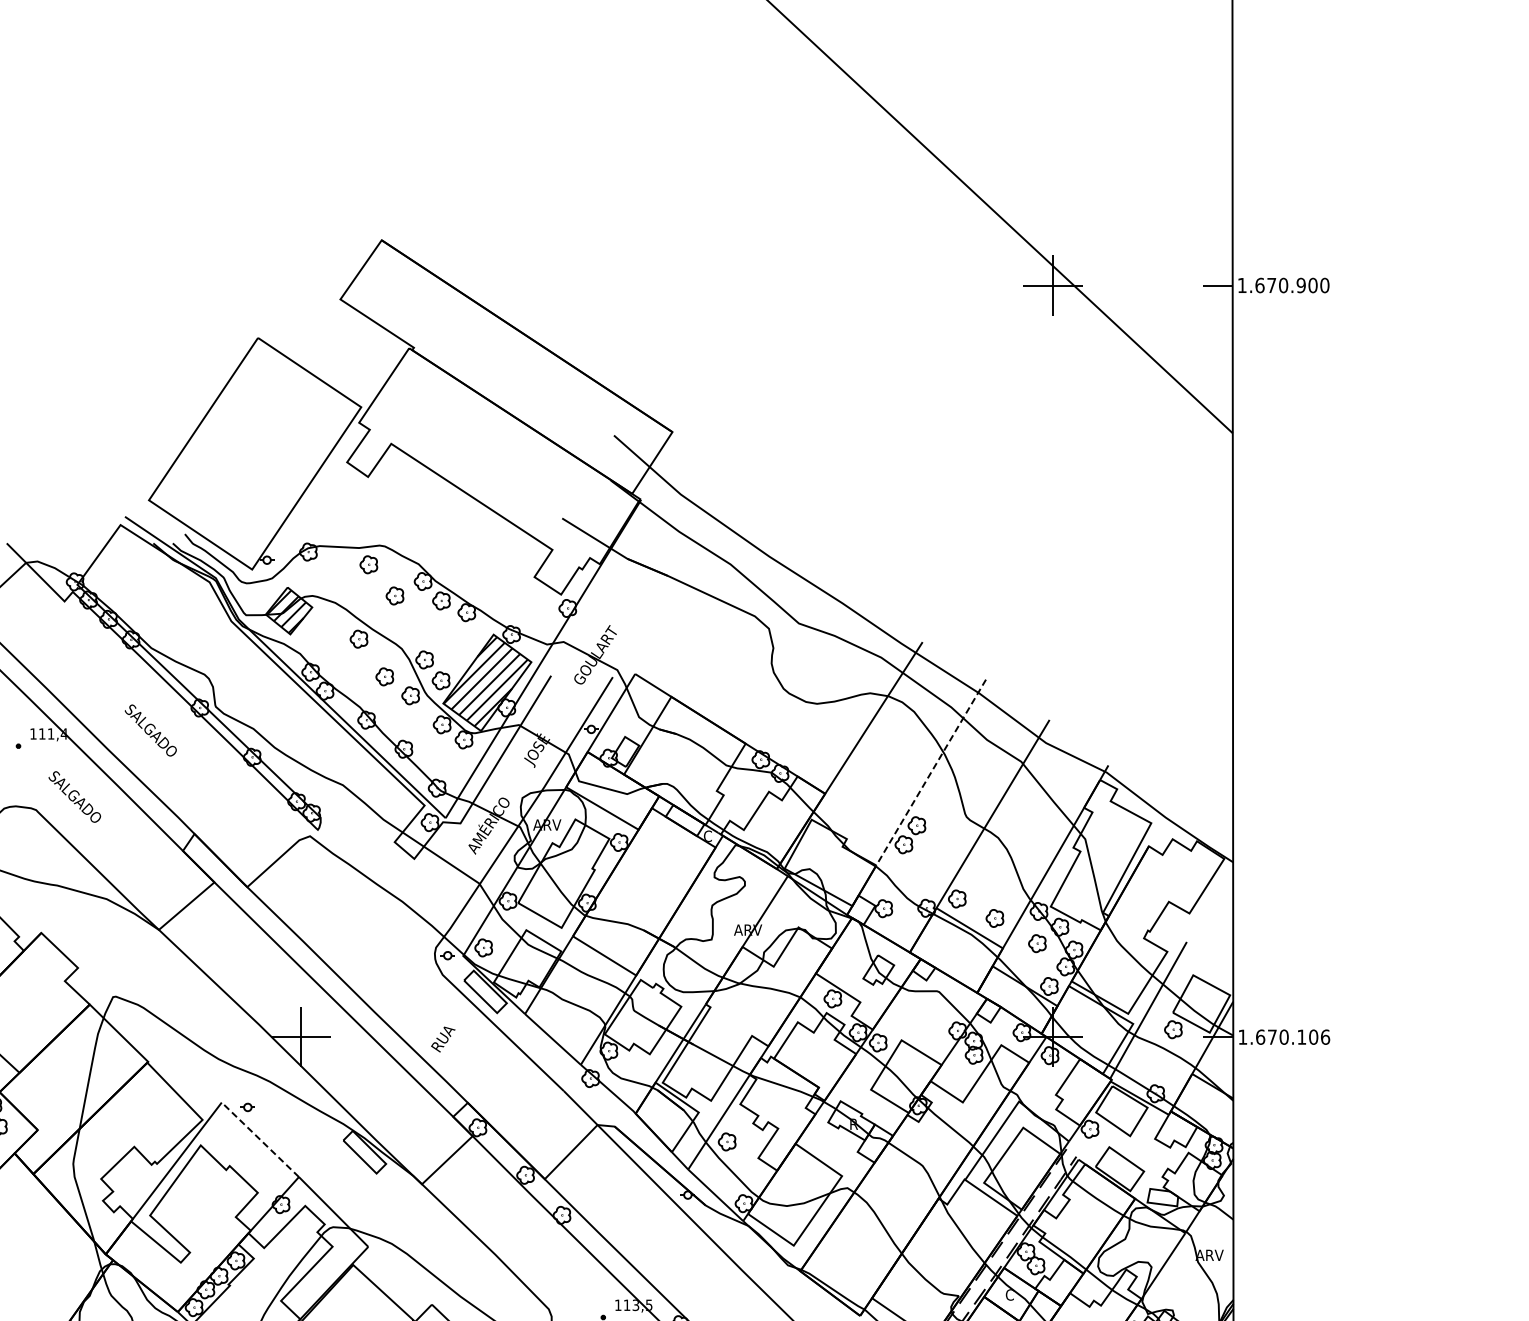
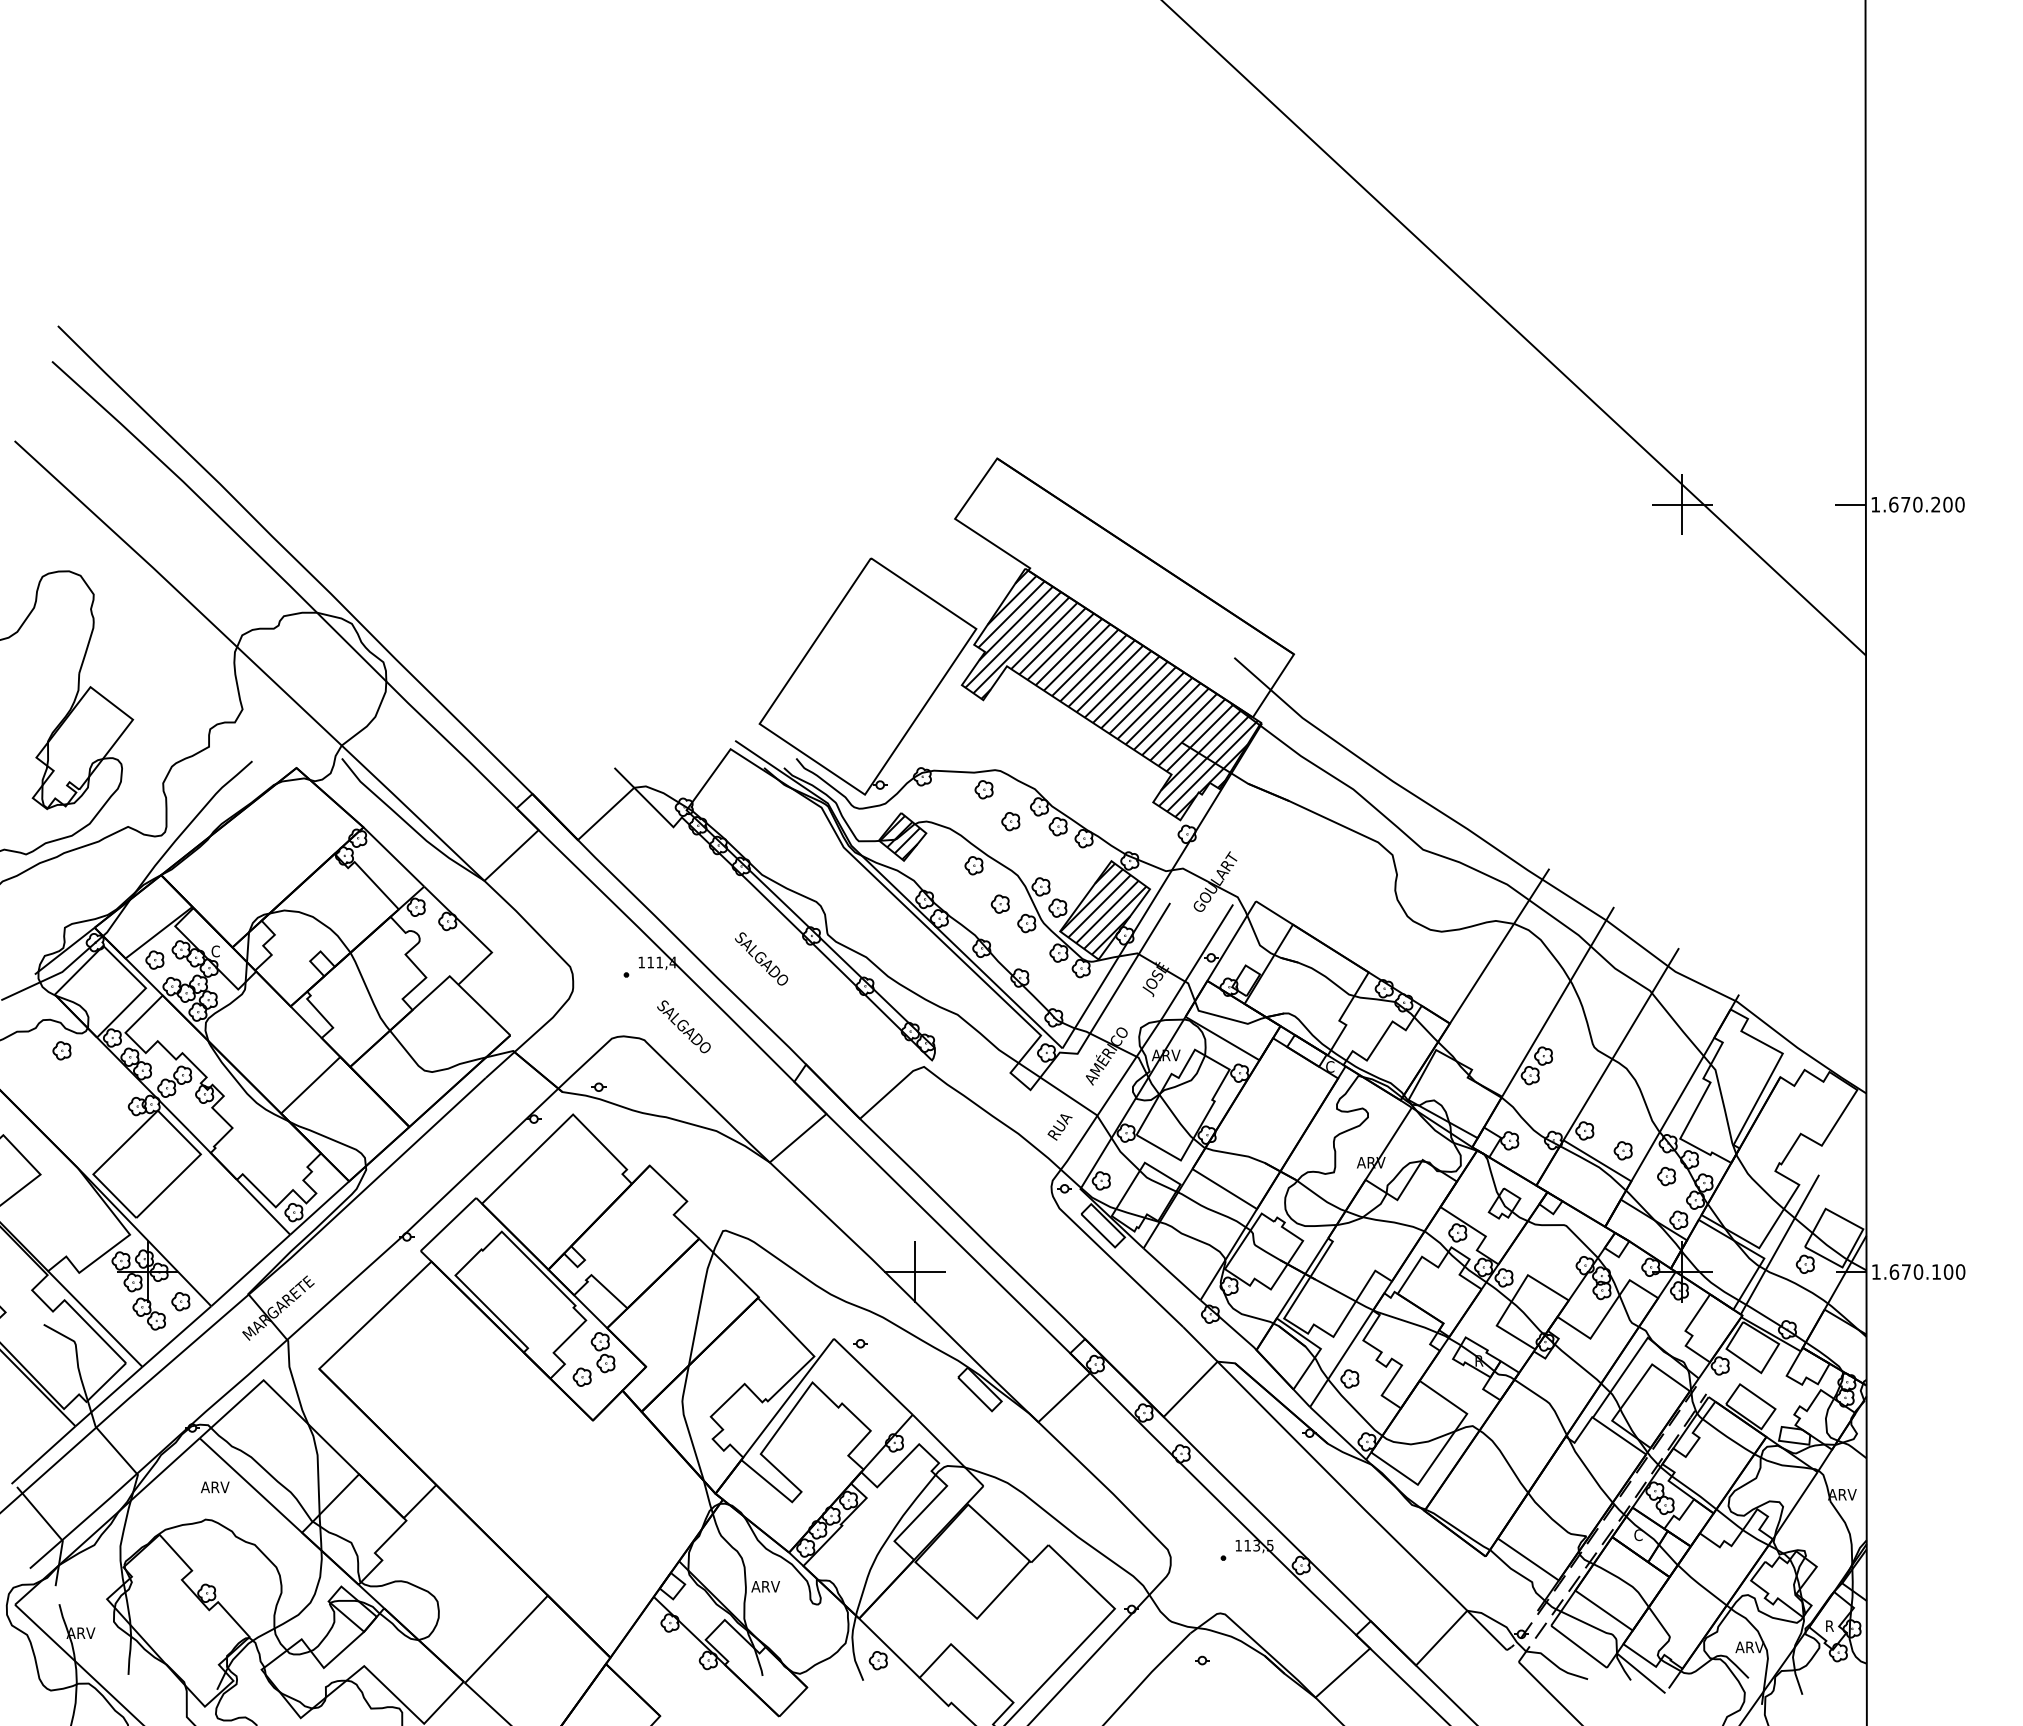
text: (1300, 285) -> (1935, 504), 1.670.900 -> 1.670.200
hatch: (493, 470) -> (1111, 693), added
line: (930, 773) -> (1557, 1002), dashed -> solid
text: (1325, 1036) -> (1960, 1271), 1.670.106 -> 1.670.100
text: (442, 1039) -> (1059, 1127), moved
line: (260, 1139) -> (873, 1376), dashed -> solid

